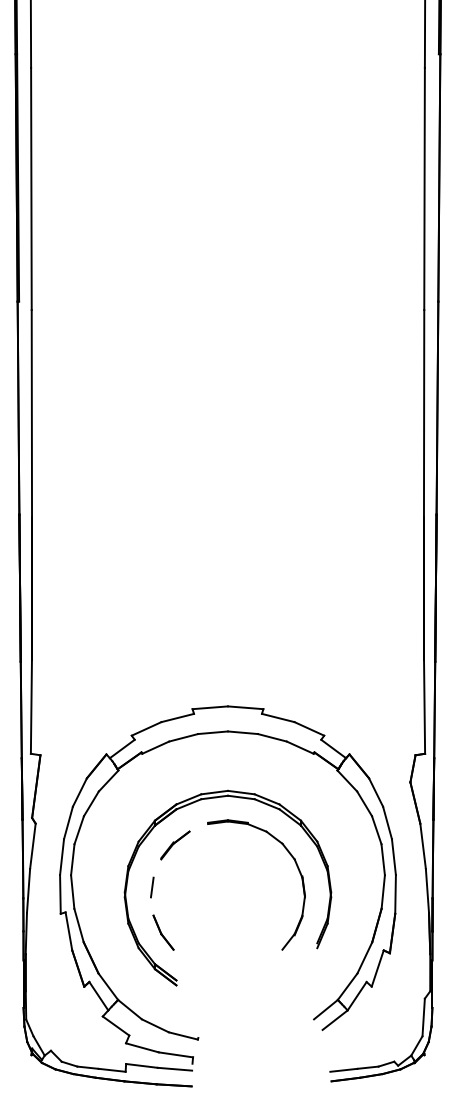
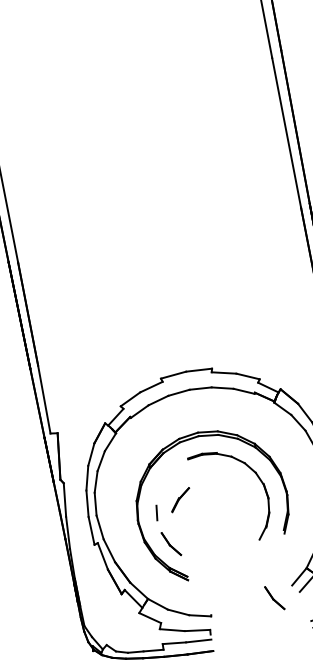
part: (175, 845) -> (180, 500), moved
part: (287, 1031) -> (274, 597), added

